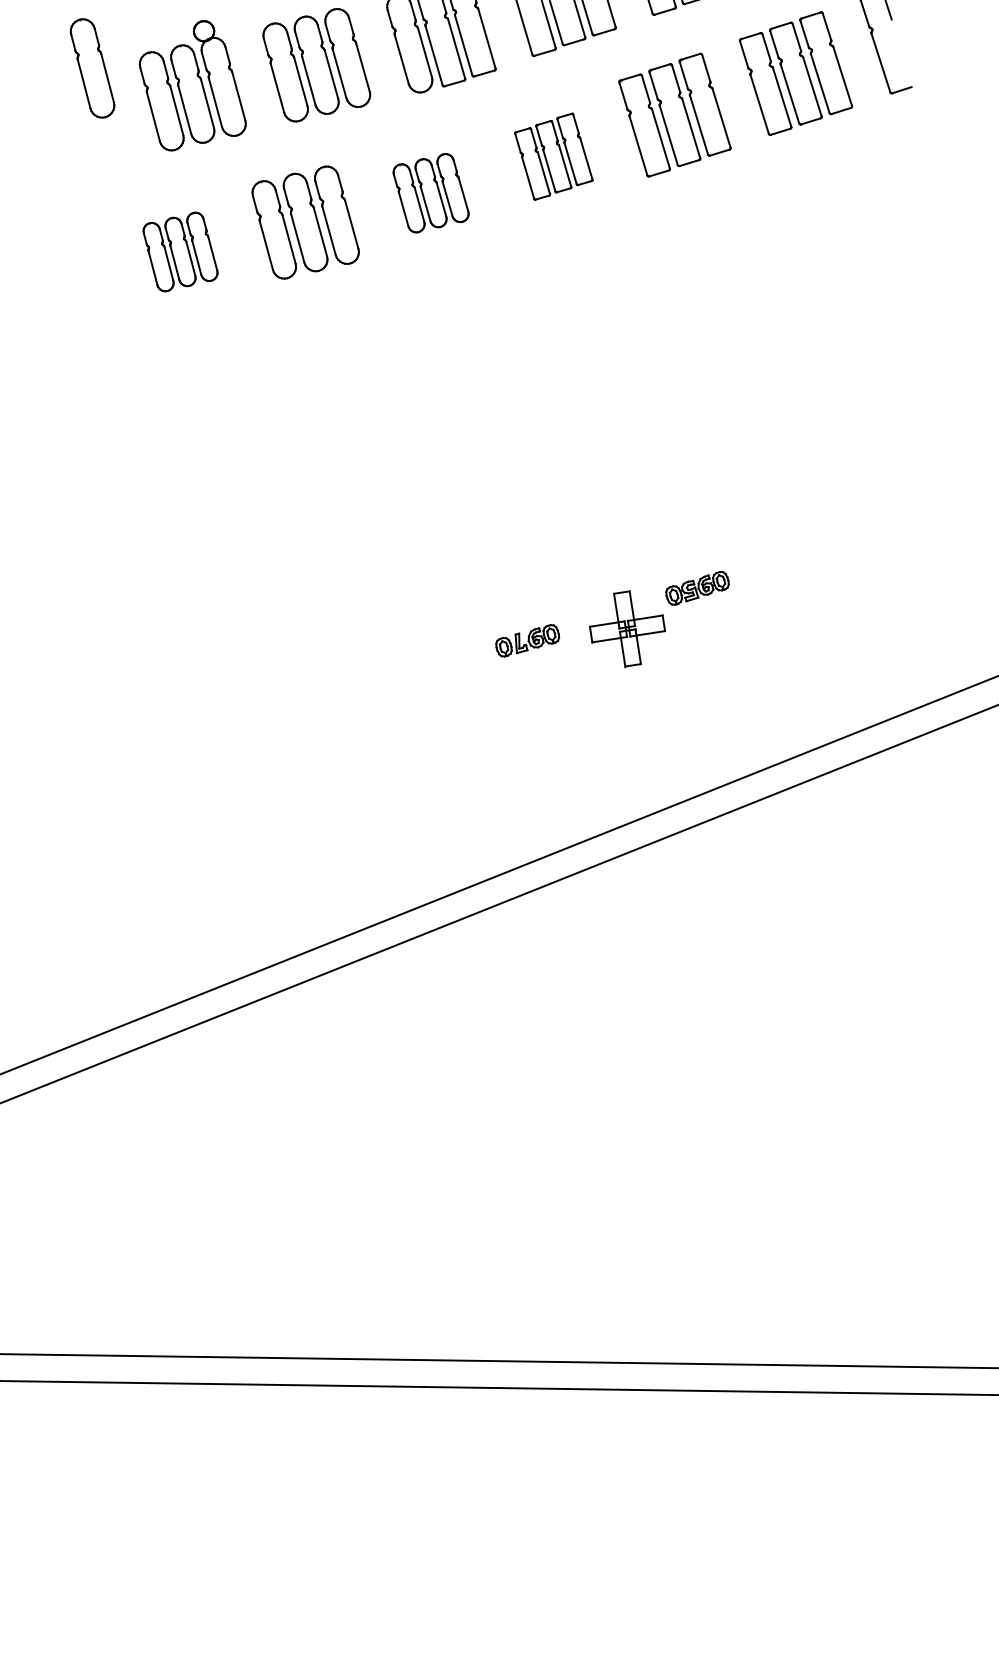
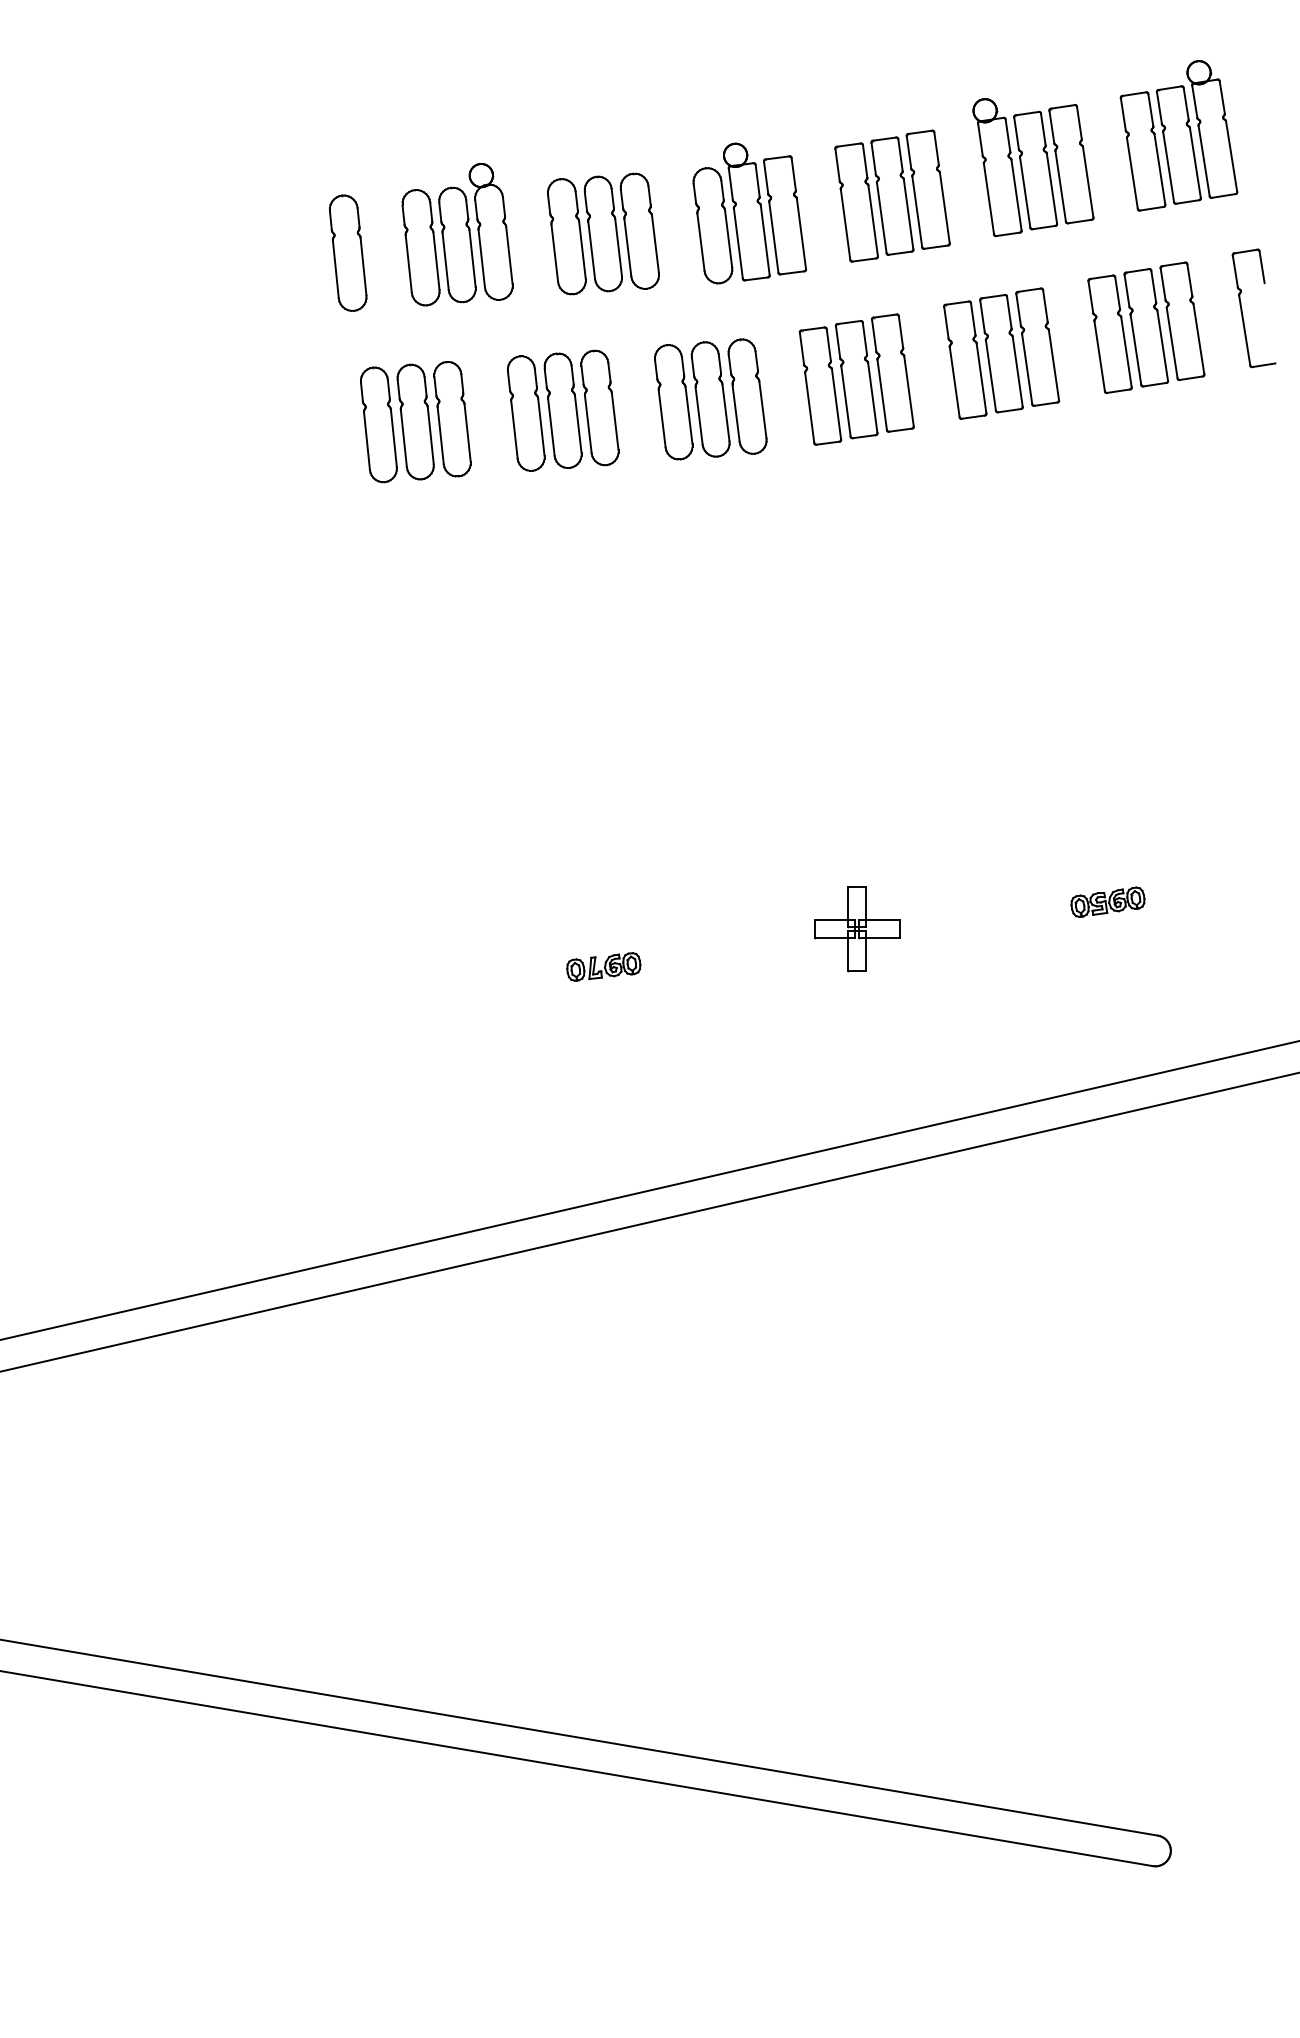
part: (92, 67) -> (348, 252), moved
part: (553, 156) -> (856, 379), size x1.43
part: (430, 193) -> (710, 399), size x1.43
part: (180, 252) -> (415, 422), size x1.43
part: (697, 587) -> (1107, 901), moved
part: (527, 640) -> (603, 966), moved

